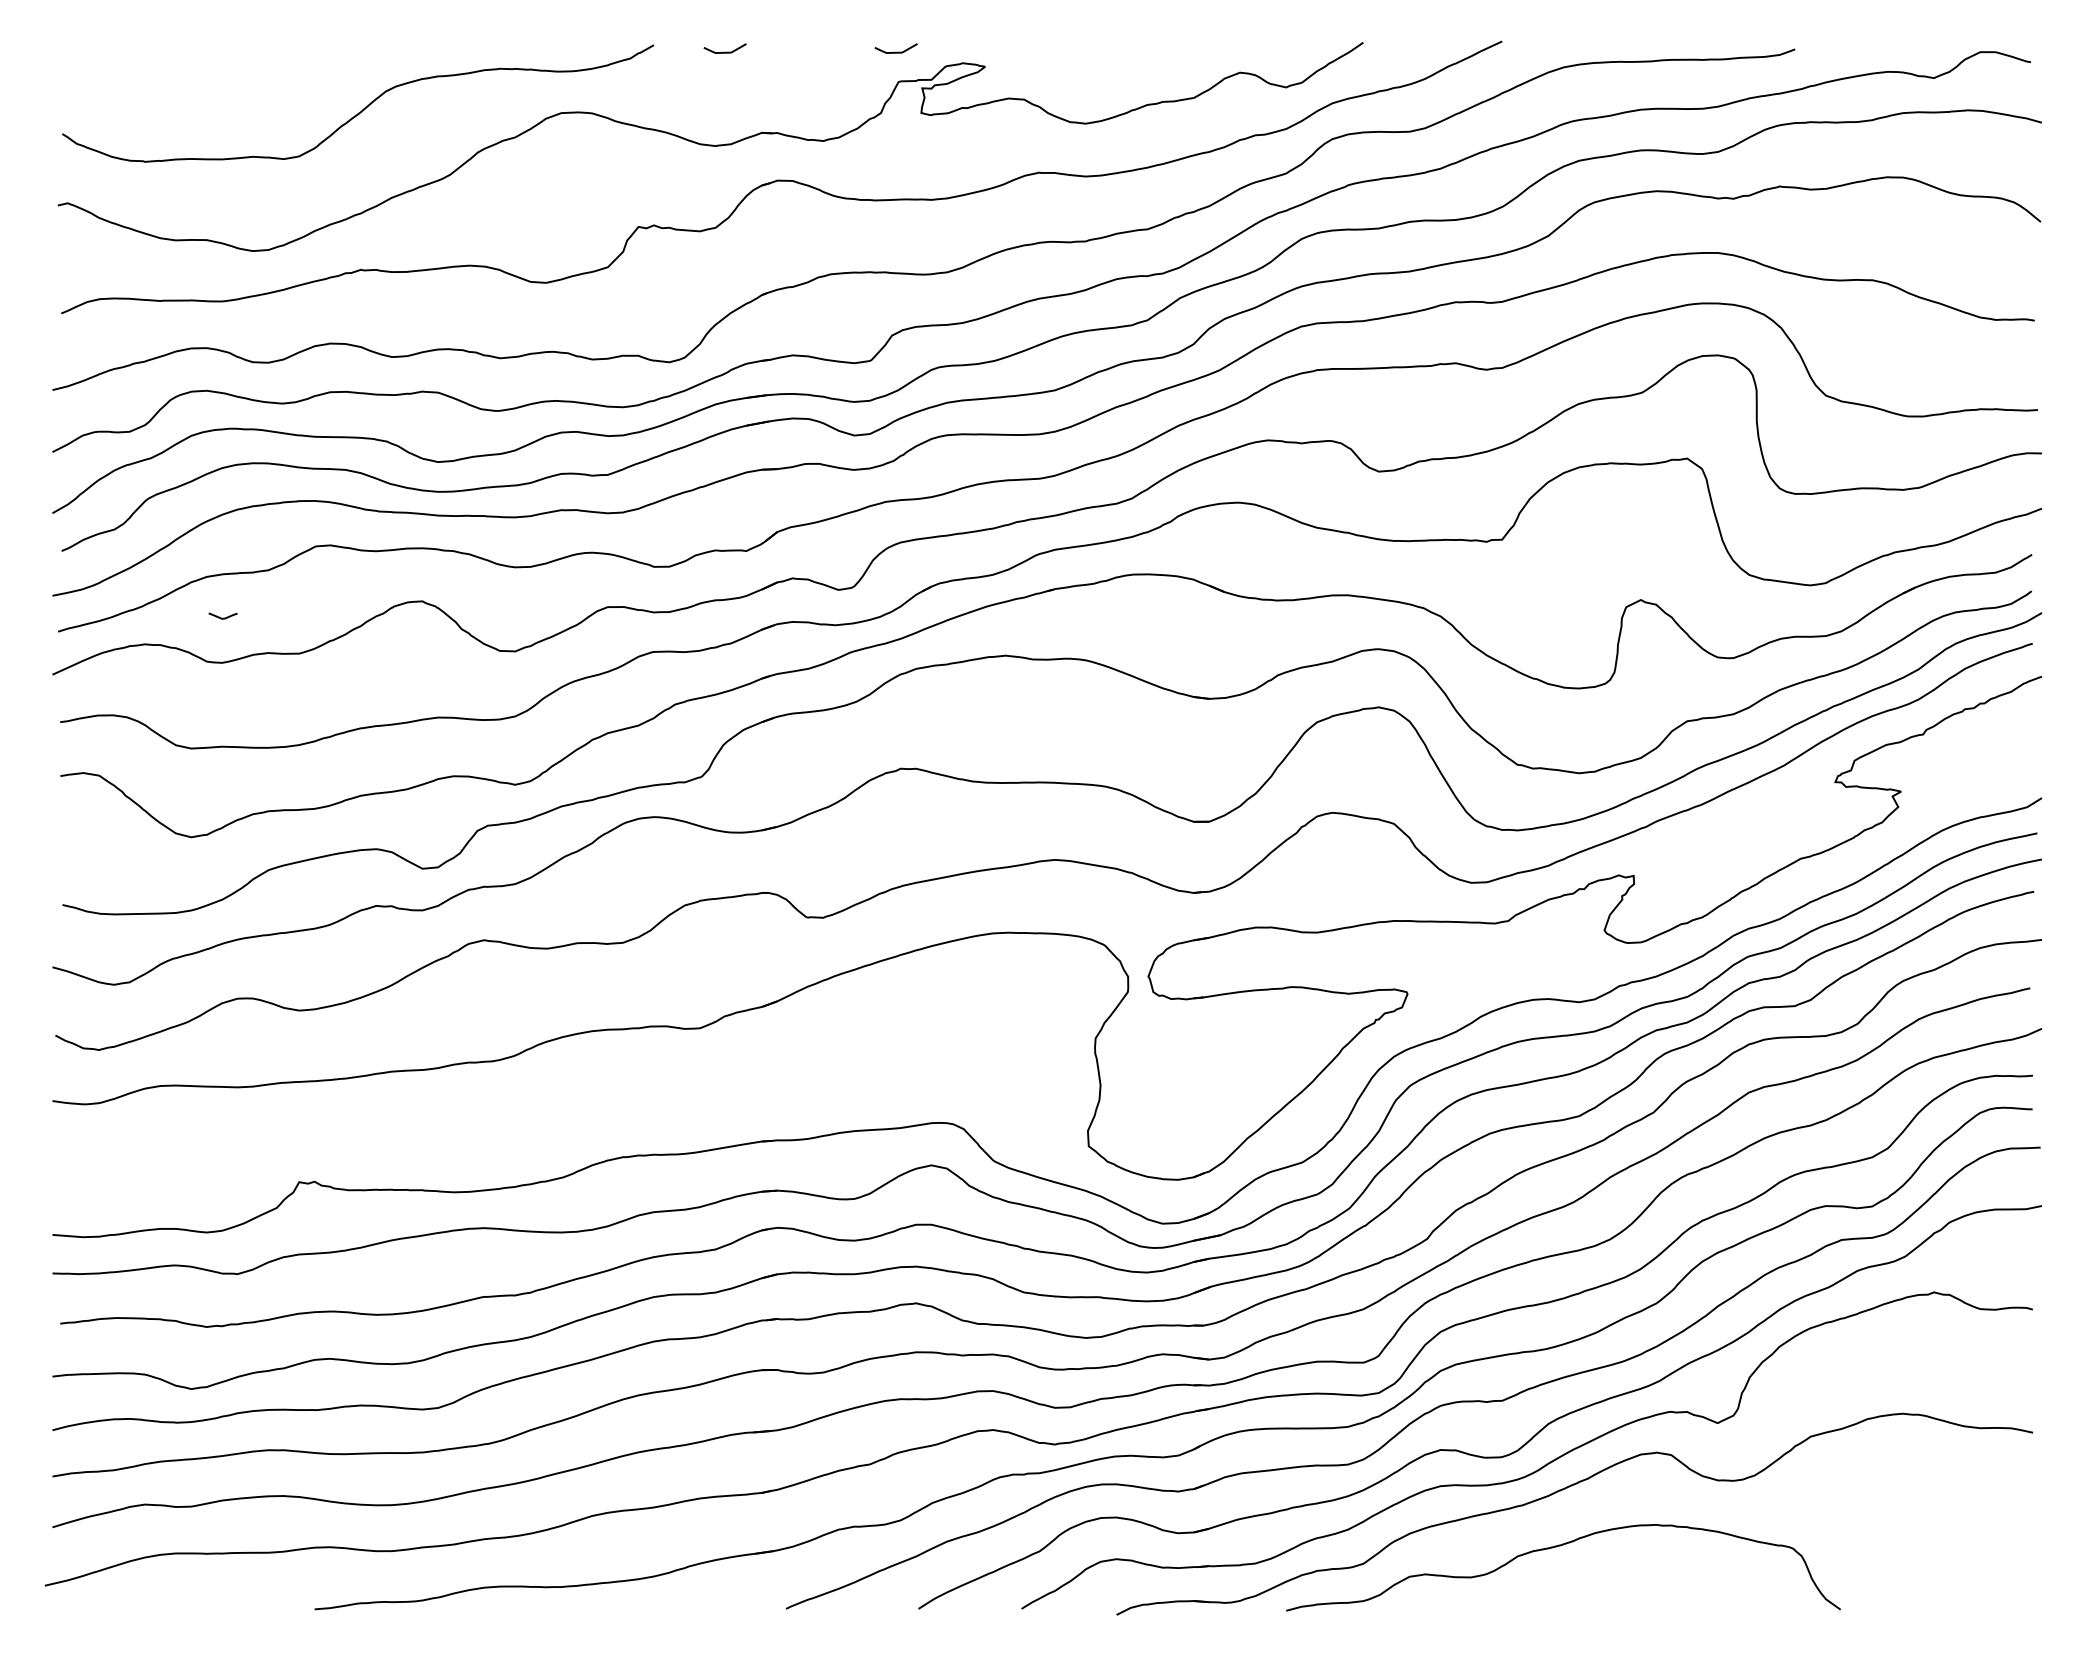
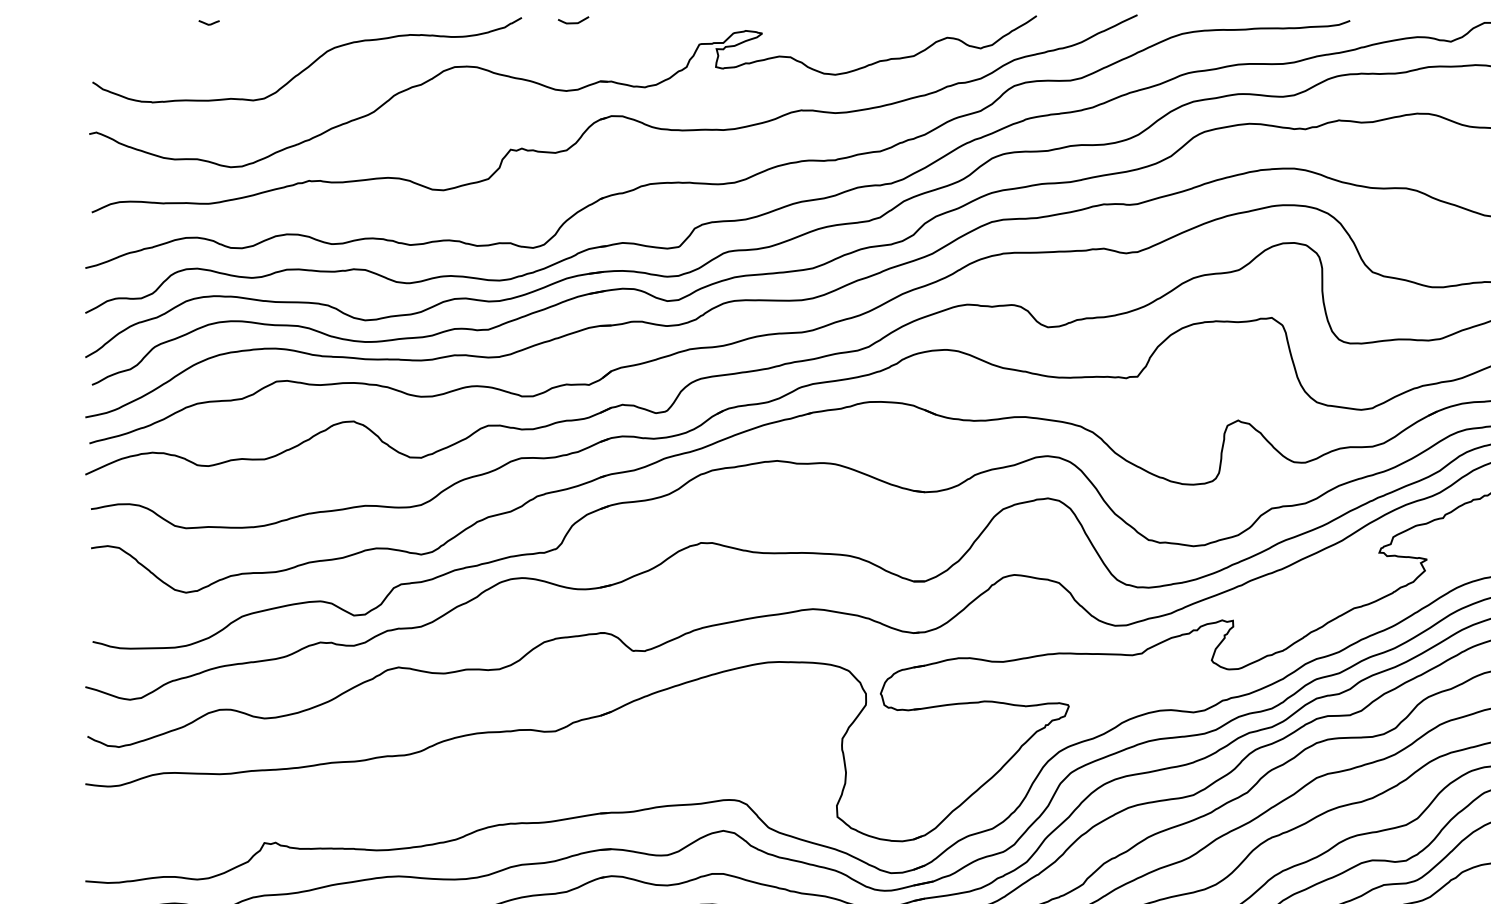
curve: (895, 51) -> (697, 22), removed
curve: (222, 617) -> (208, 23), moved

